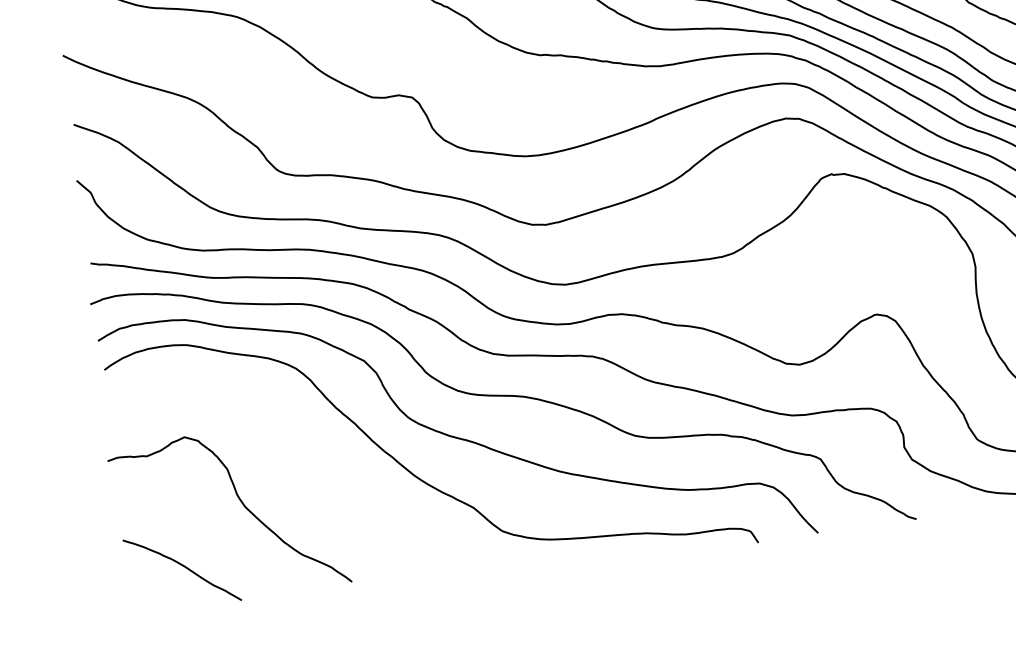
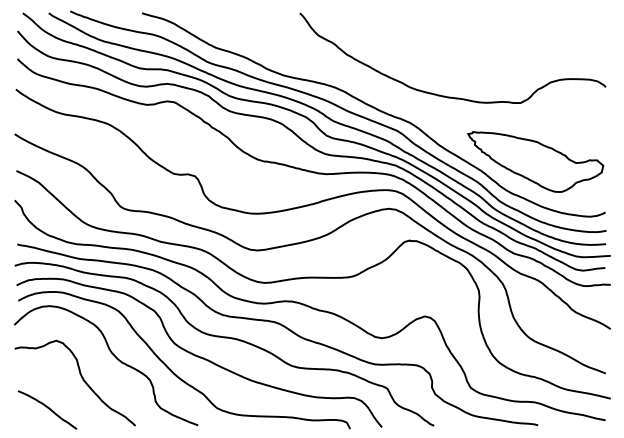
curve: (297, 456) -> (114, 357), added

